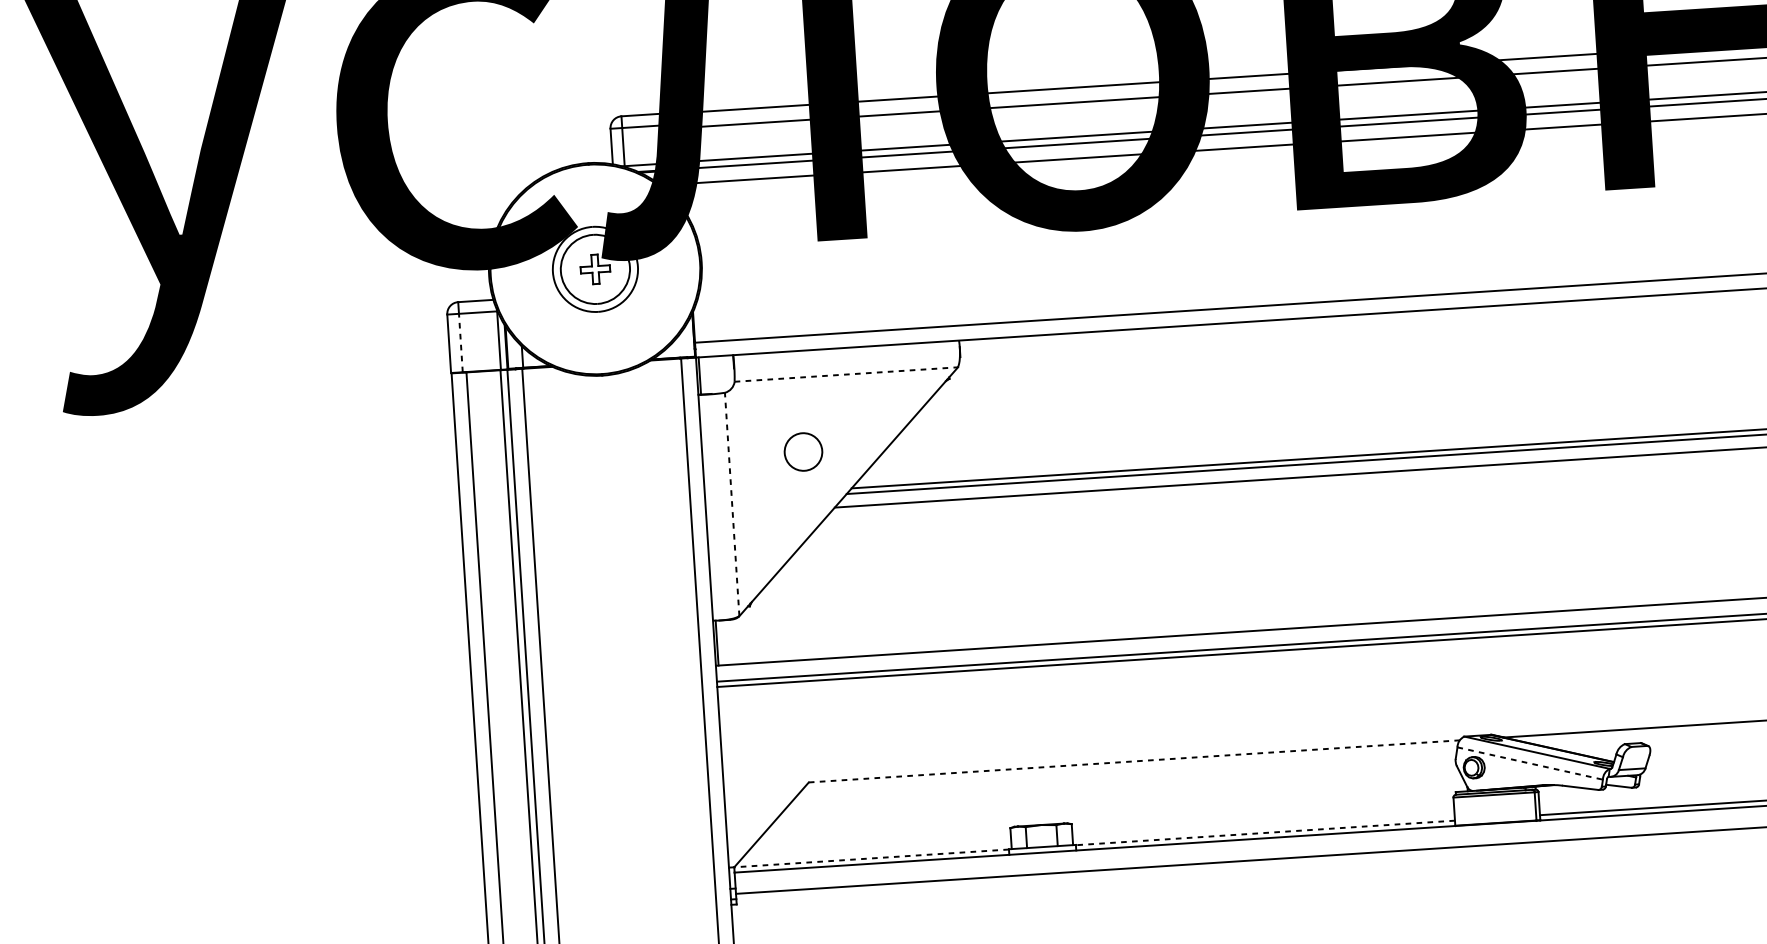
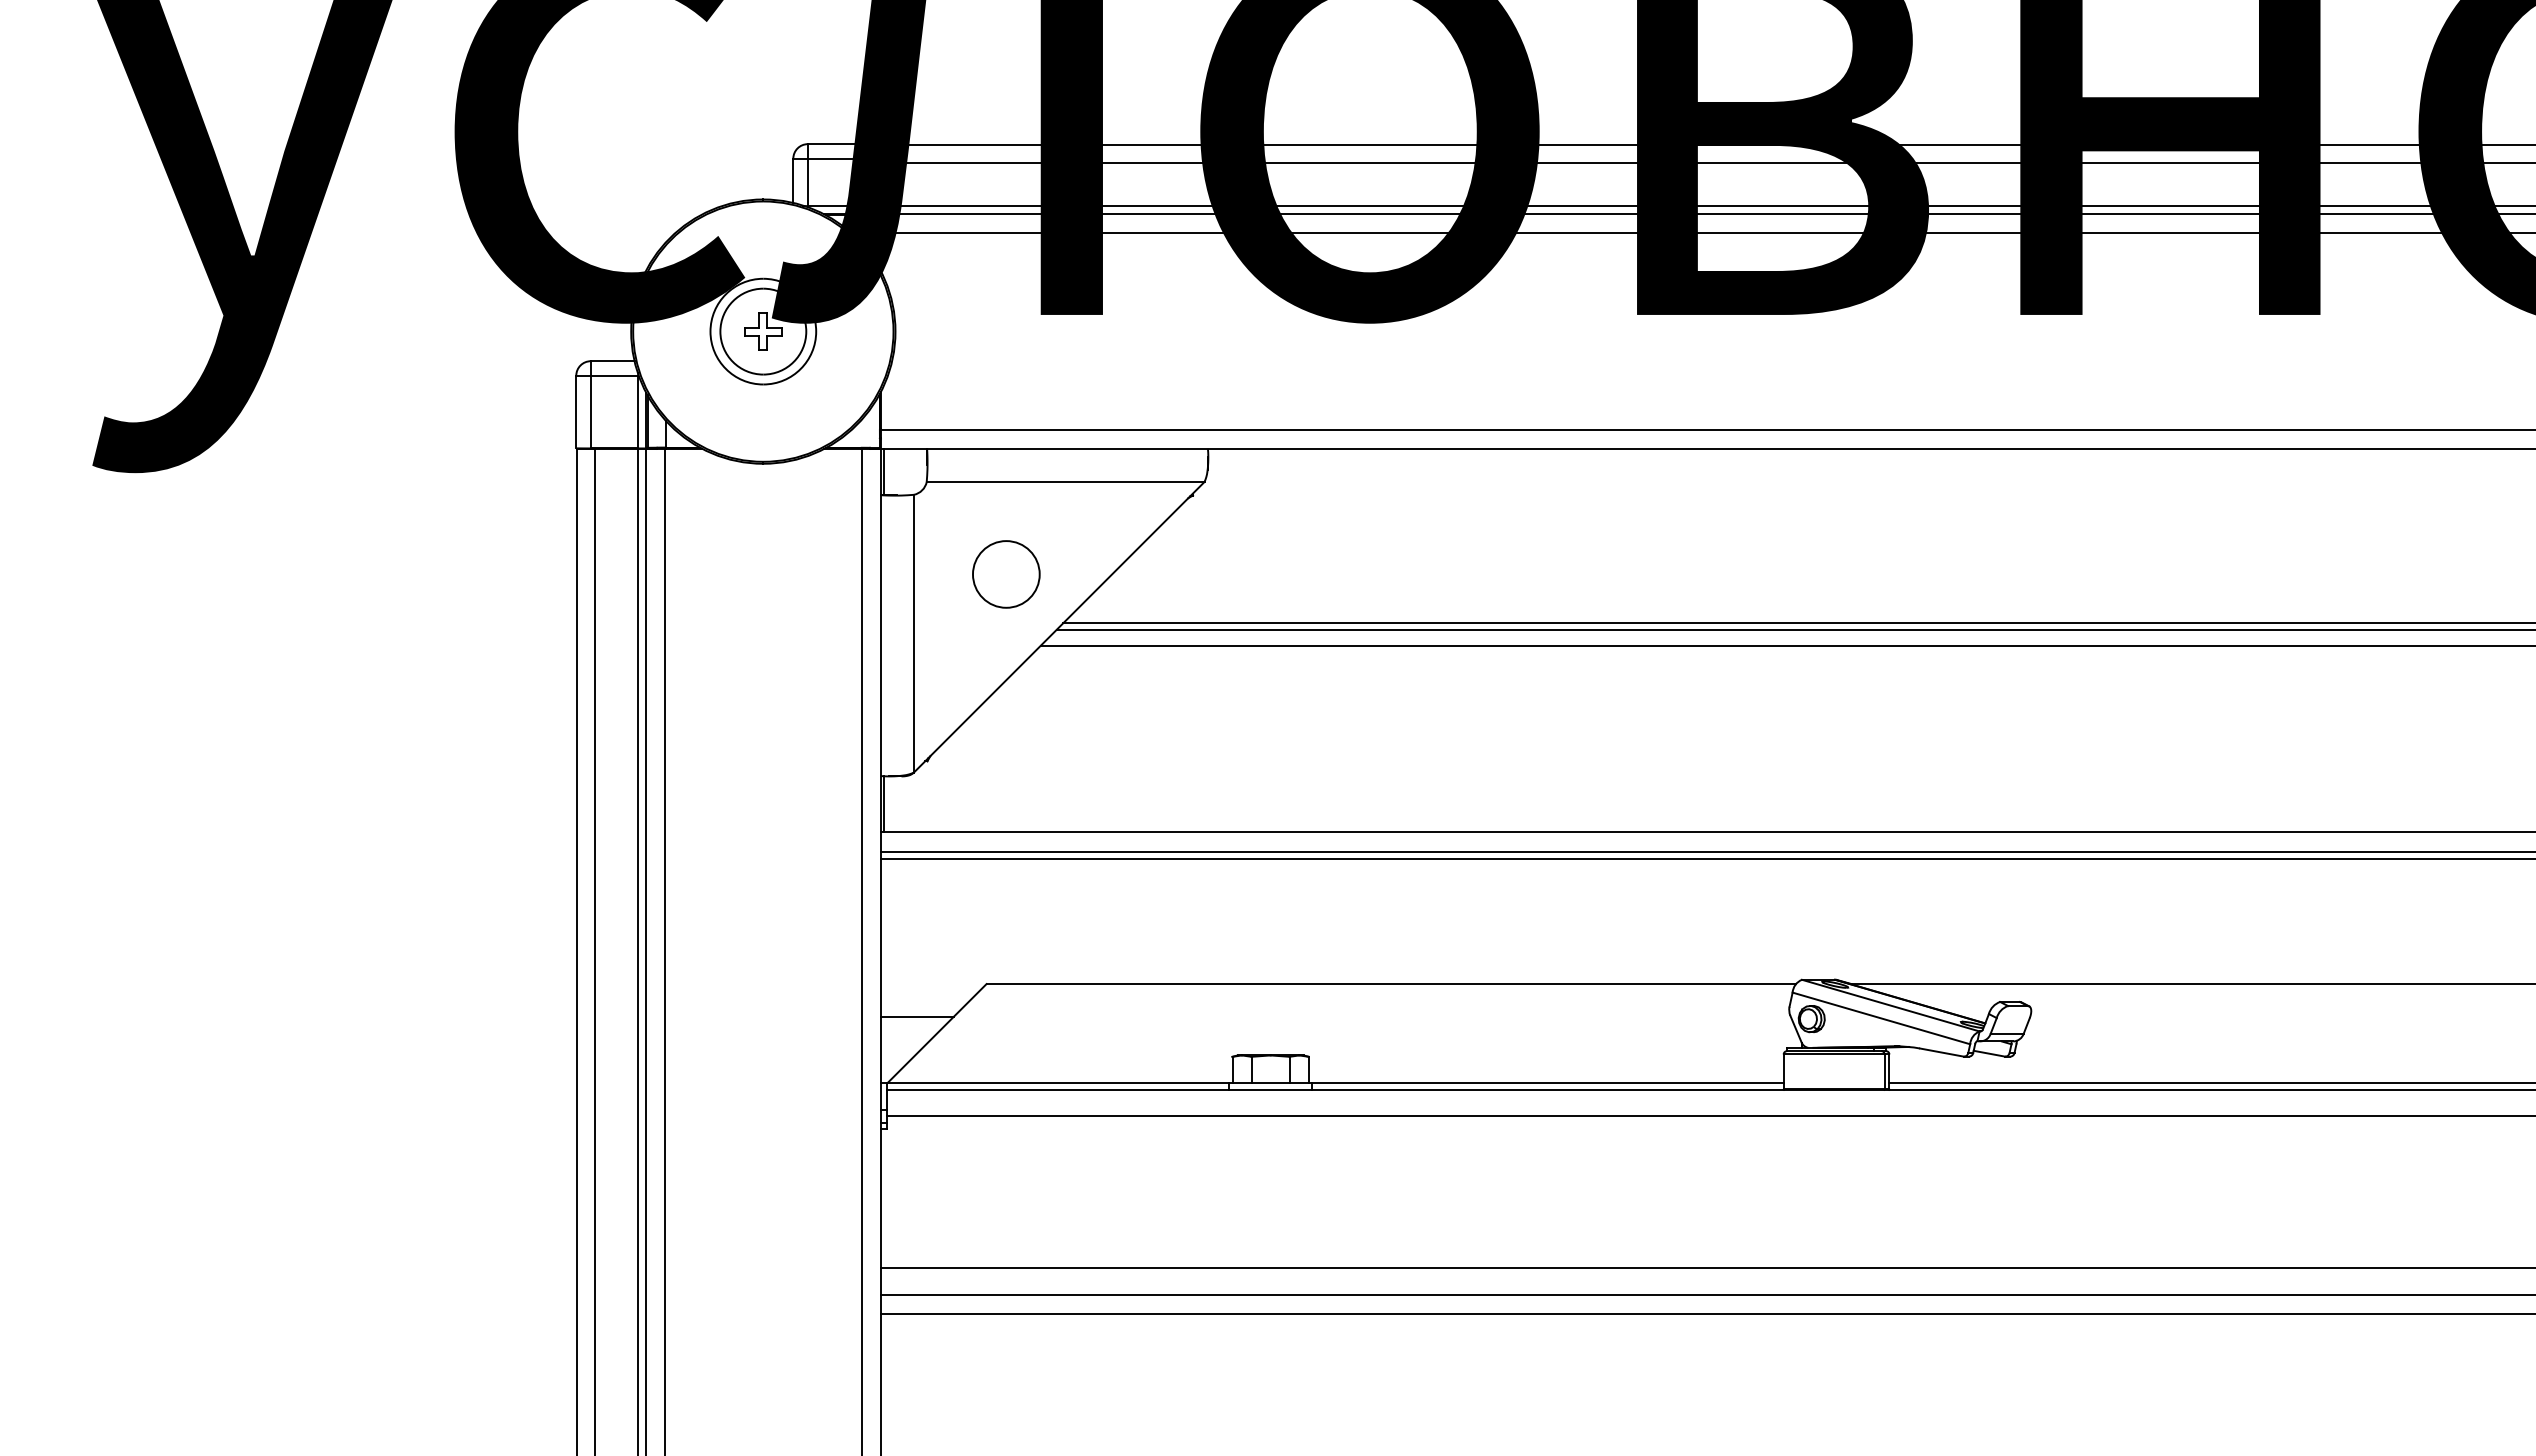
line: (460, 342) -> (590, 411), dashed -> solid
line: (846, 374) -> (1065, 481), dashed -> solid
circle: (803, 452) -> (1006, 574), size x1.43
line: (731, 504) -> (913, 633), dashed -> solid
line: (1134, 761) -> (1391, 984), dashed -> solid
line: (1530, 763) -> (1881, 1018), dashed -> solid
line: (754, 812) -> (916, 1017), added
line: (1265, 833) -> (1547, 1083), dashed -> solid
line: (871, 858) -> (1058, 1083), dashed -> solid

